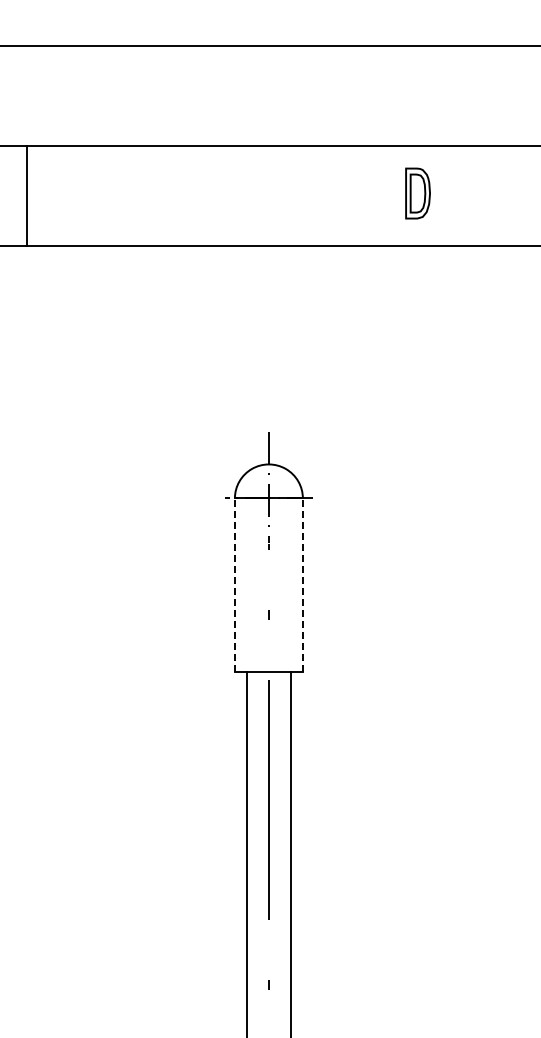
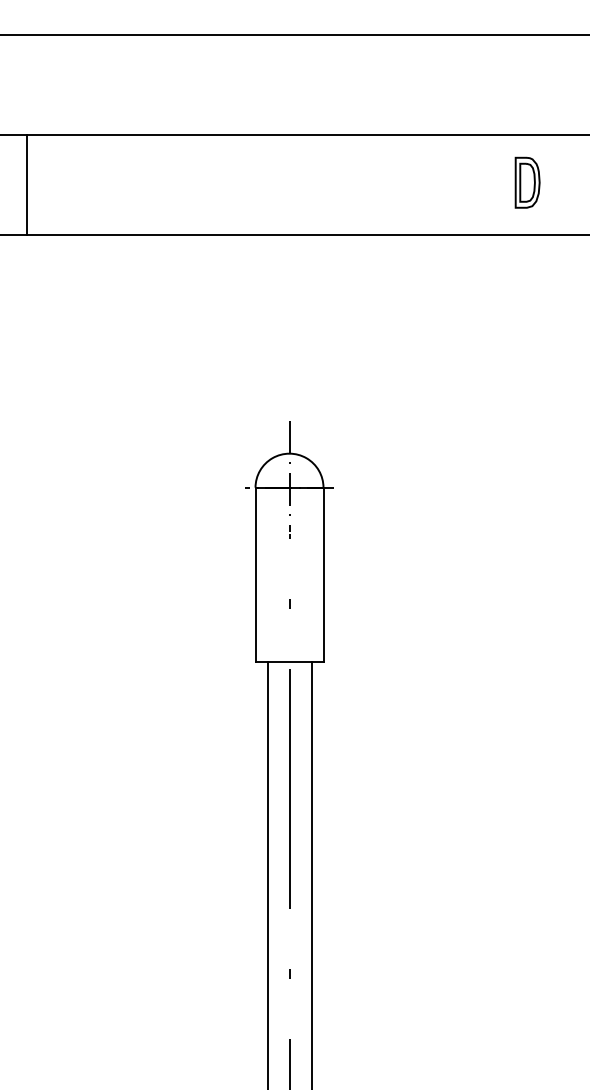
part: (417, 193) -> (527, 182), moved
line: (26, 195) -> (27, 184), moved
line: (234, 585) -> (255, 574), dashed -> solid
line: (302, 585) -> (323, 574), dashed -> solid

